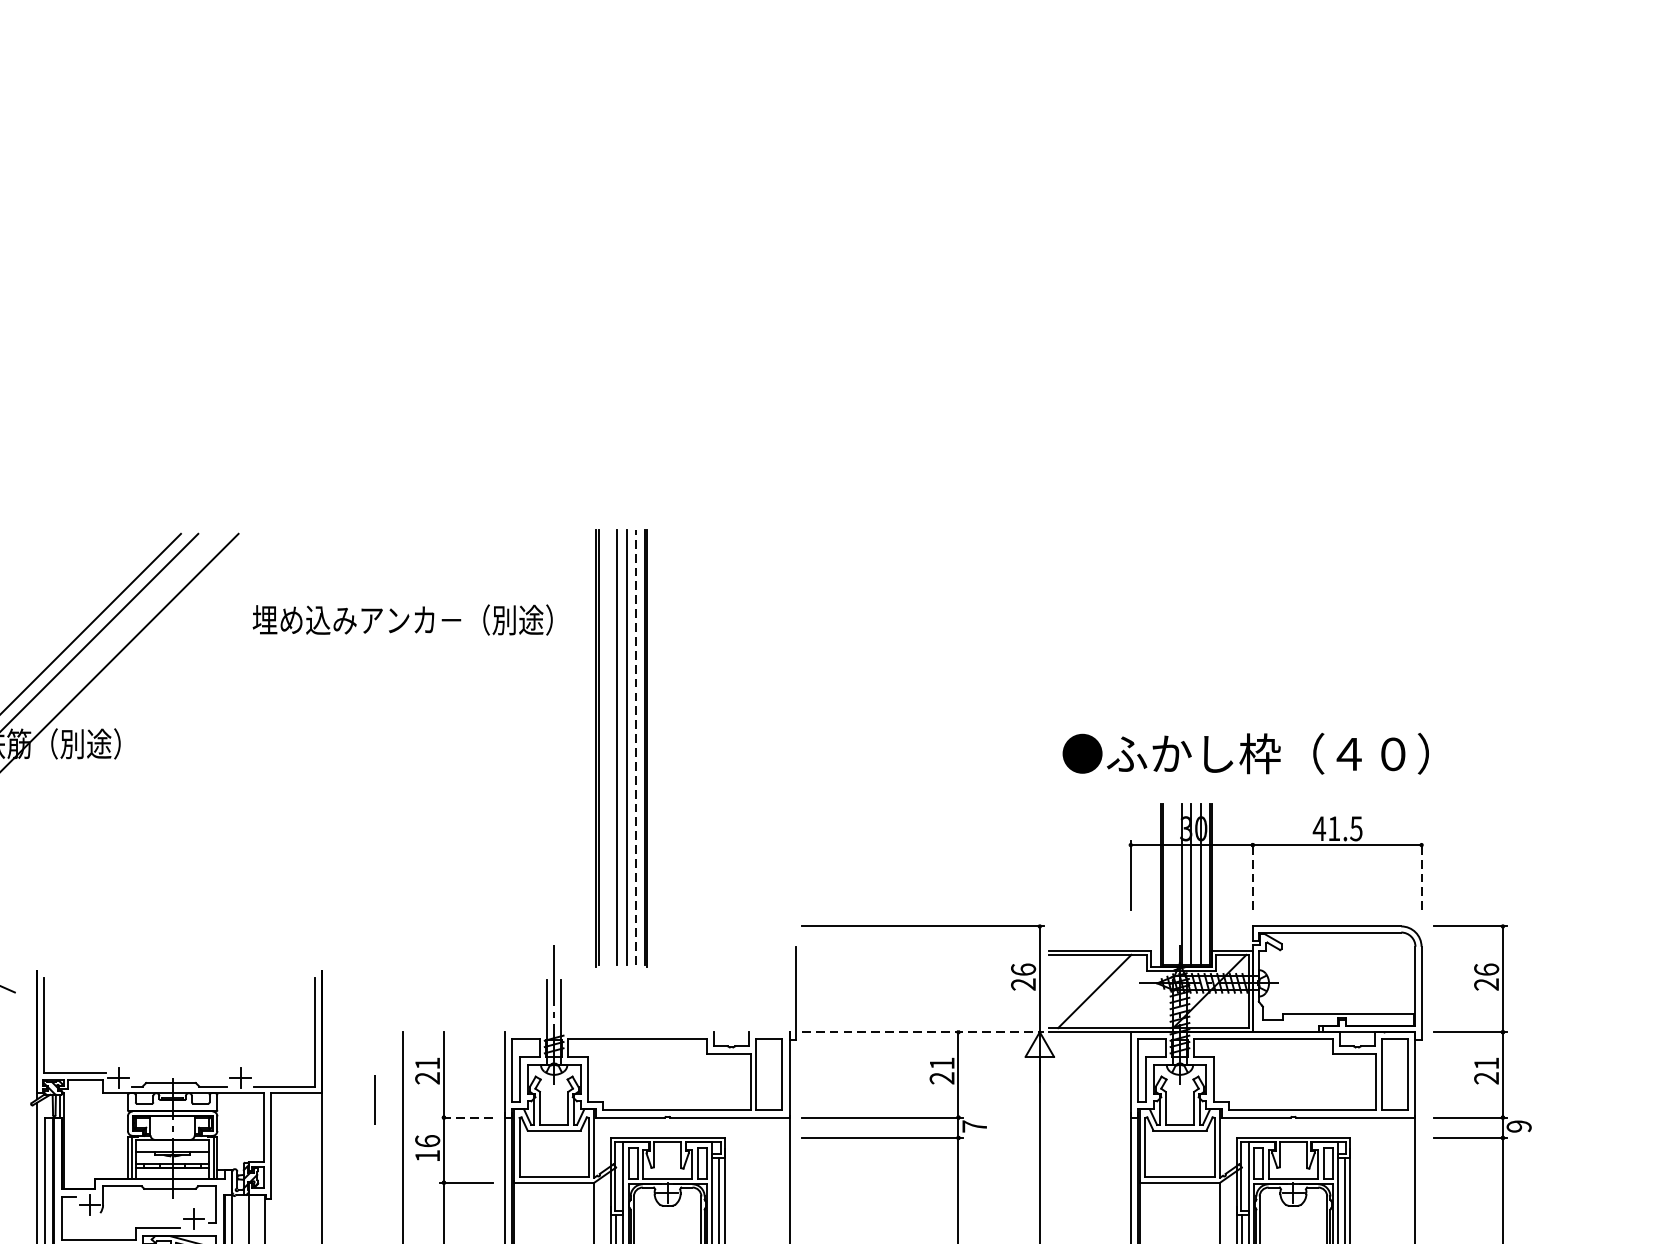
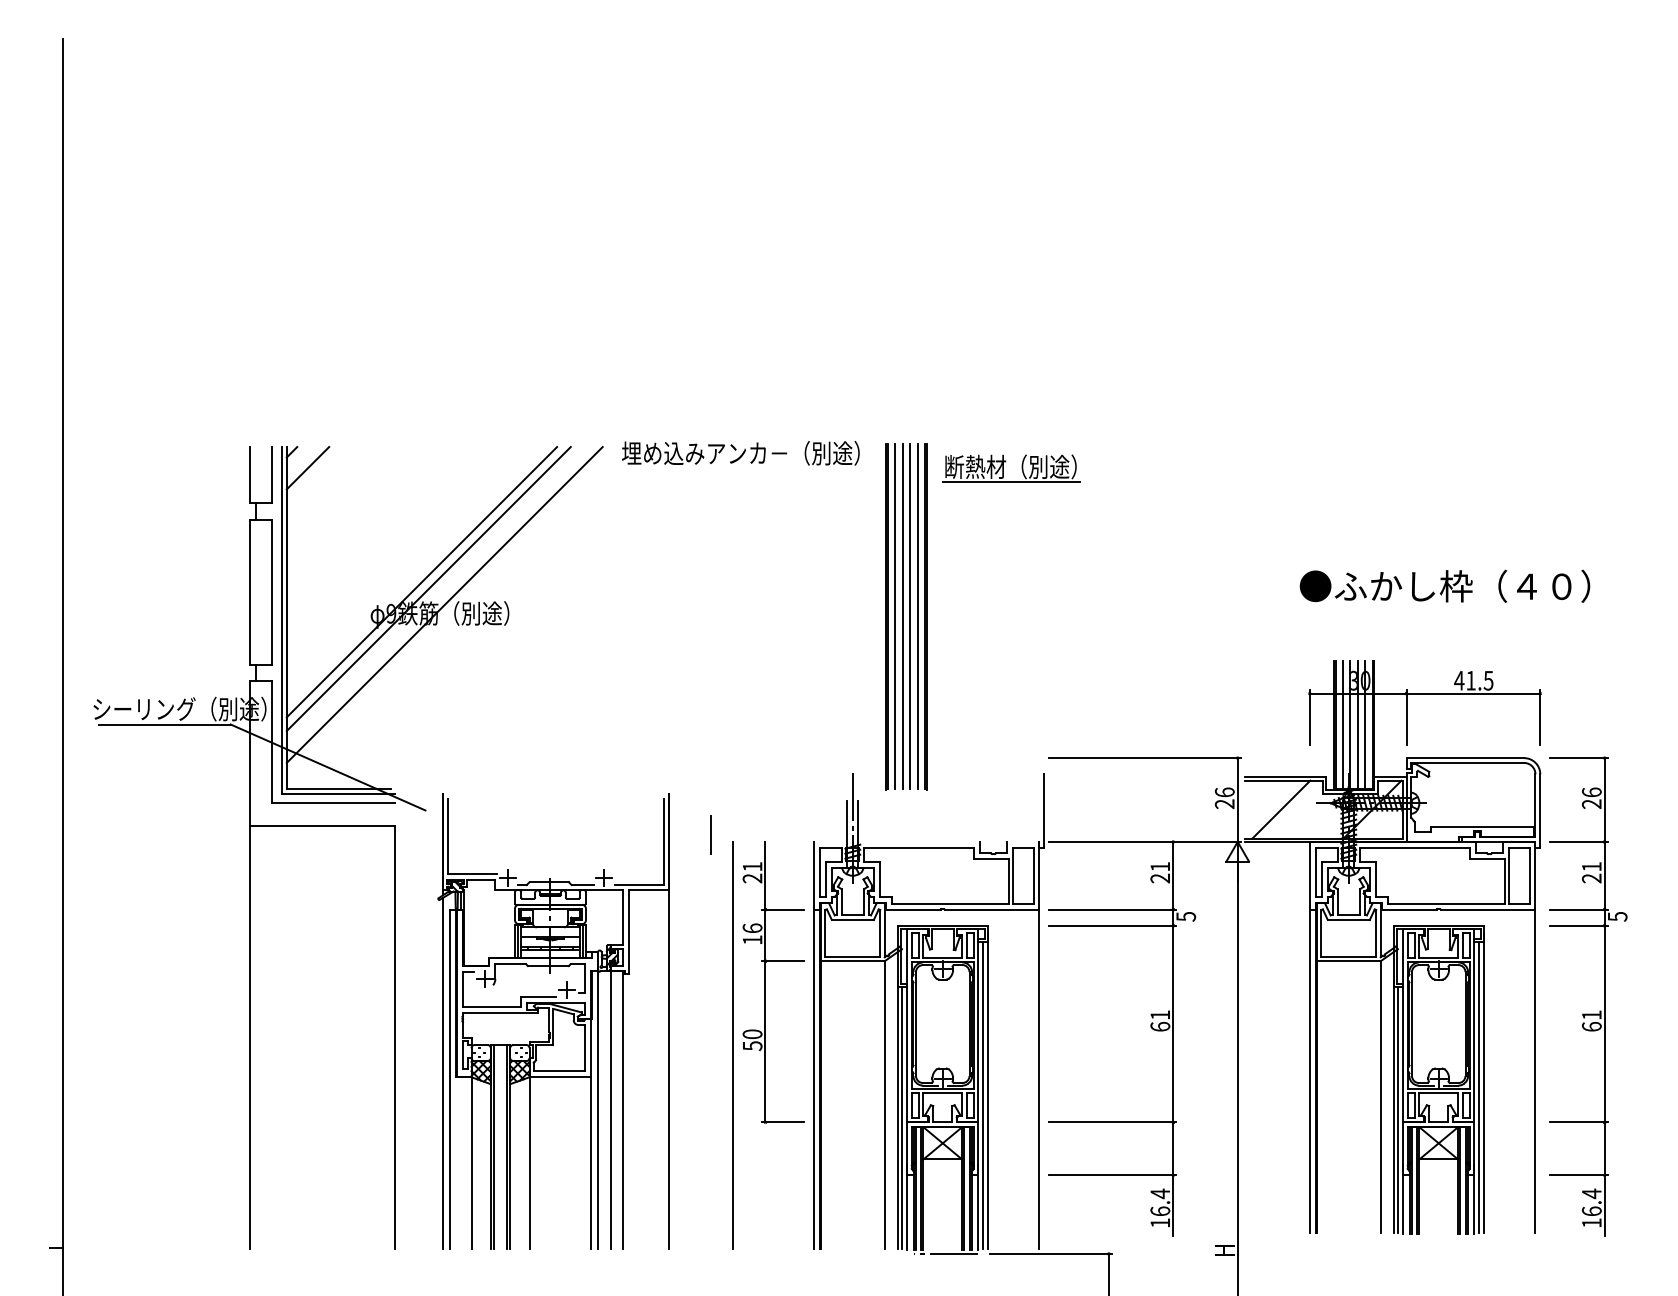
part: (744, 560) -> (1003, 468), added
text: (402, 620) -> (740, 453), moved
line: (607, 746) -> (895, 615), added
line: (635, 746) -> (917, 615), dashed -> solid
text: (1245, 752) -> (1444, 585), moved
line: (1252, 875) -> (1406, 717), dashed -> solid
line: (1421, 875) -> (1540, 717), dashed -> solid
line: (1173, 883) -> (1343, 724), added
line: (923, 1031) -> (1145, 841), dashed -> solid
line: (374, 1099) -> (710, 834), moved
line: (466, 1117) -> (783, 909), dashed -> solid
text: (975, 1126) -> (1186, 916), 7 -> 5
text: (1519, 1126) -> (1617, 916), 9 -> 5

